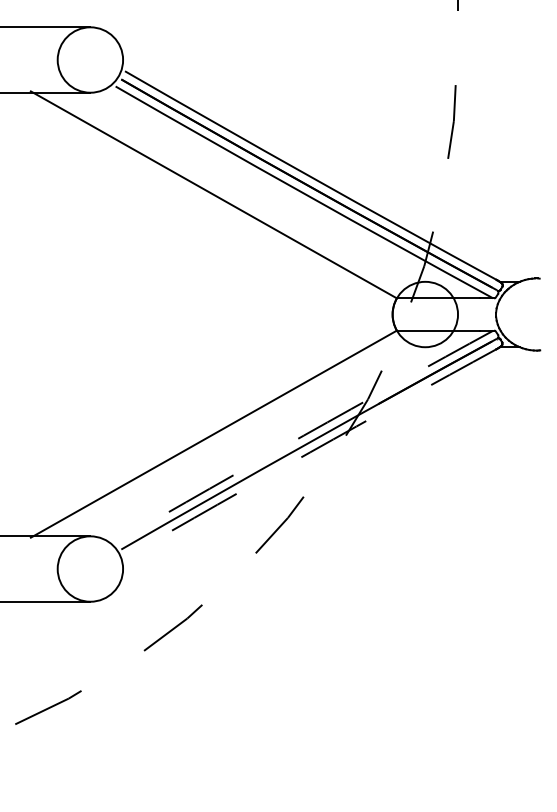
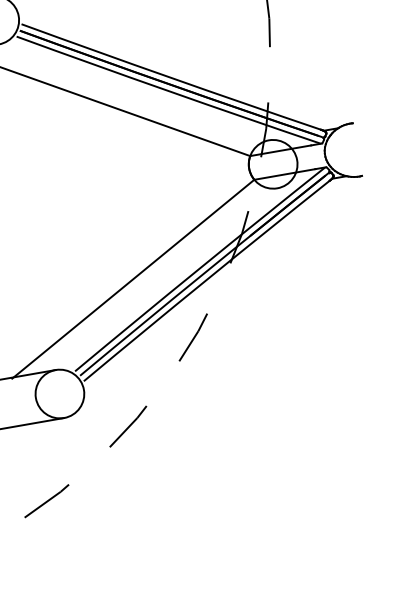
arc: (303, 435) -> (199, 268), dashed -> solid
arc: (310, 452) -> (206, 280), dashed -> solid

